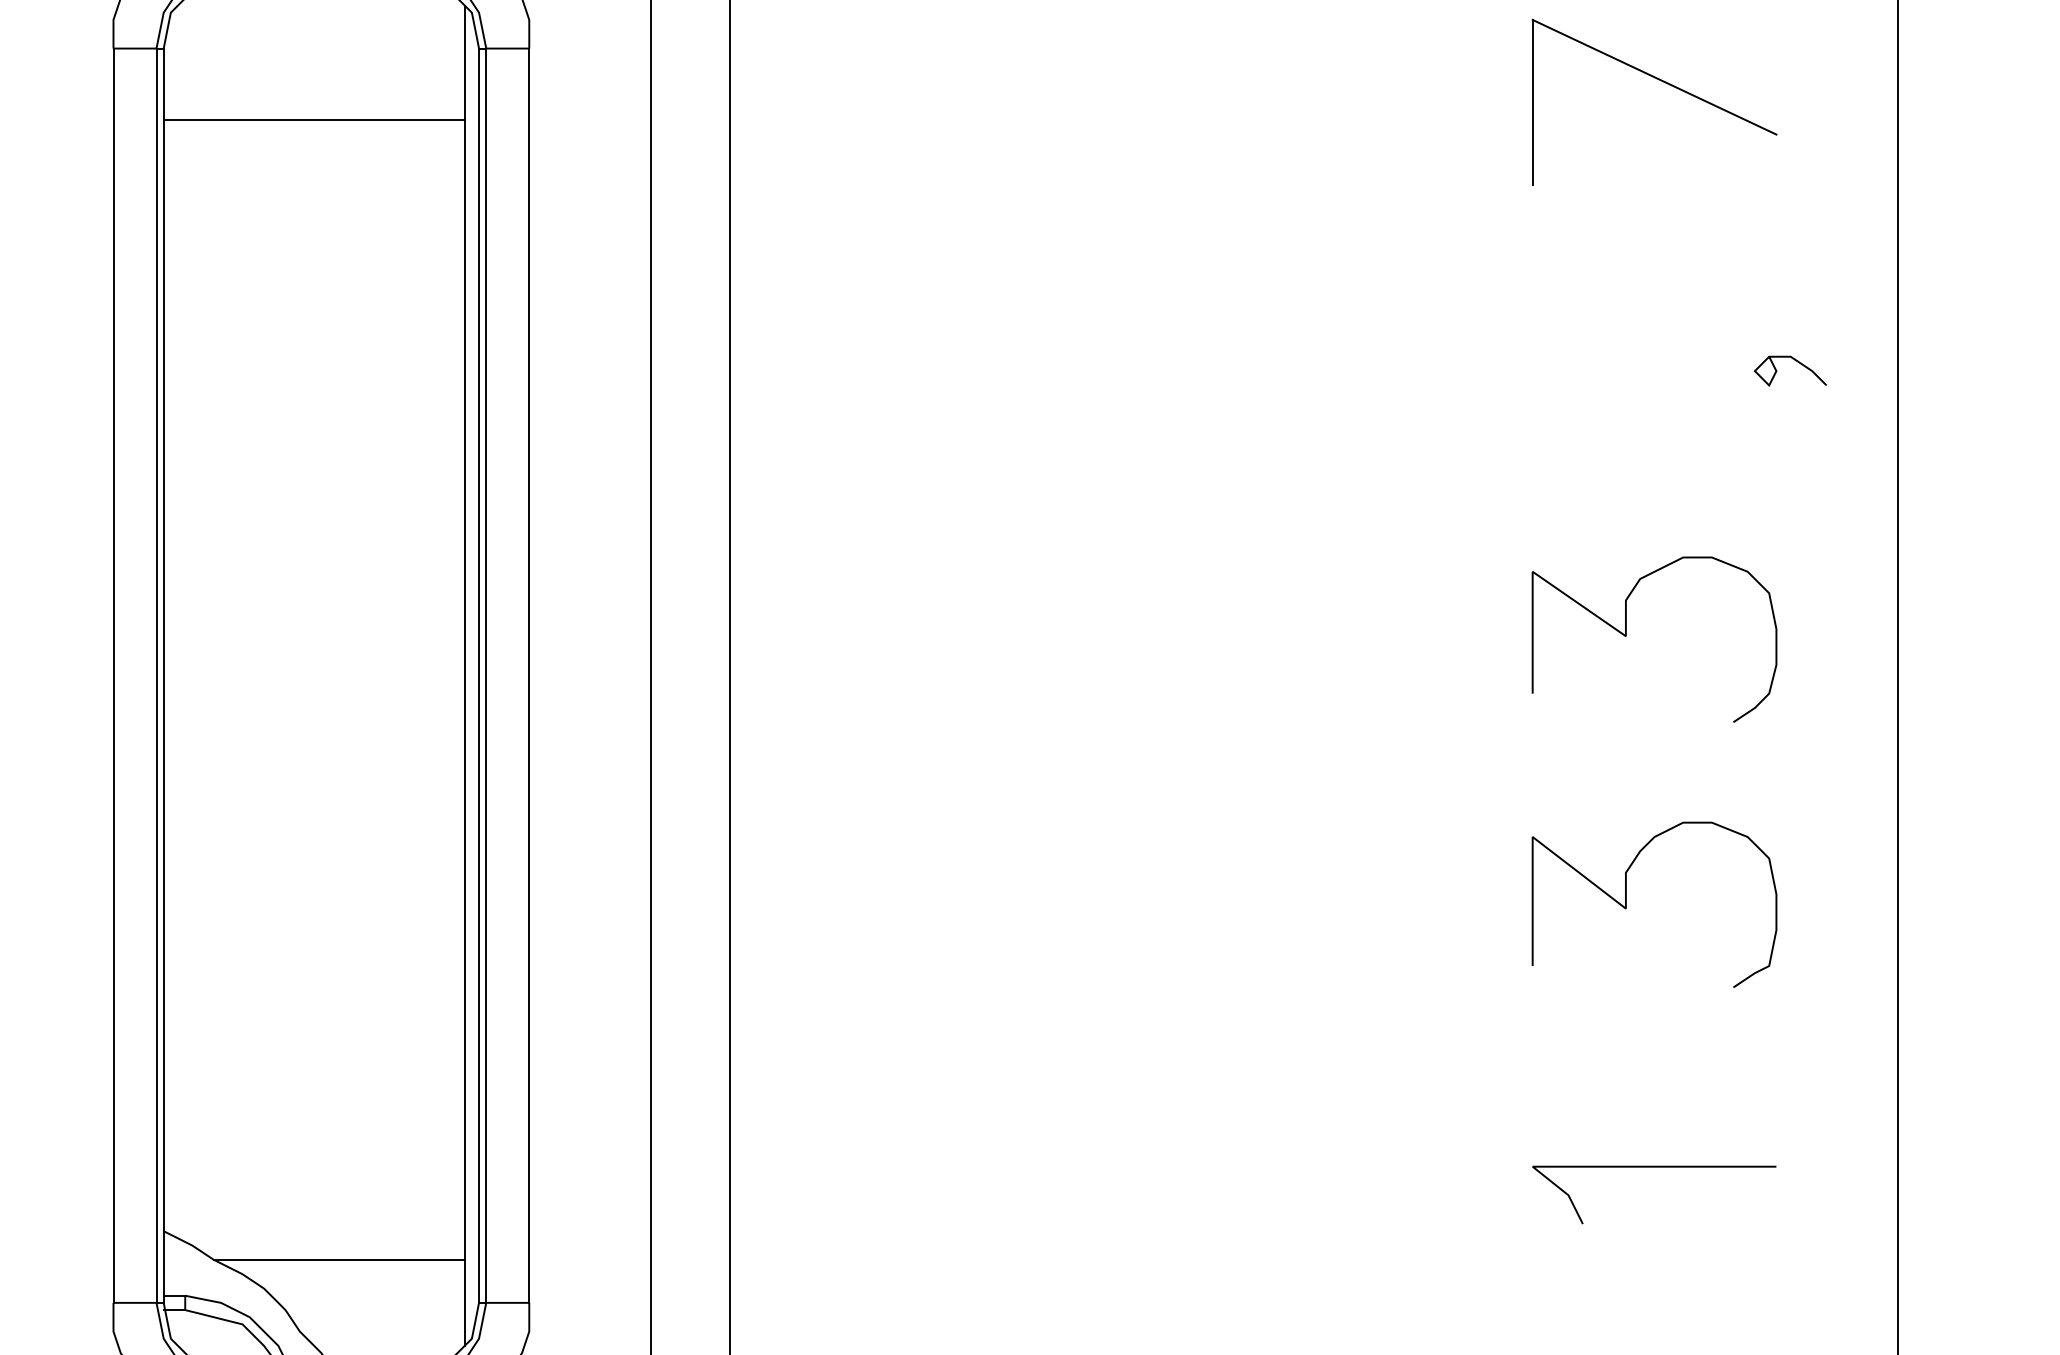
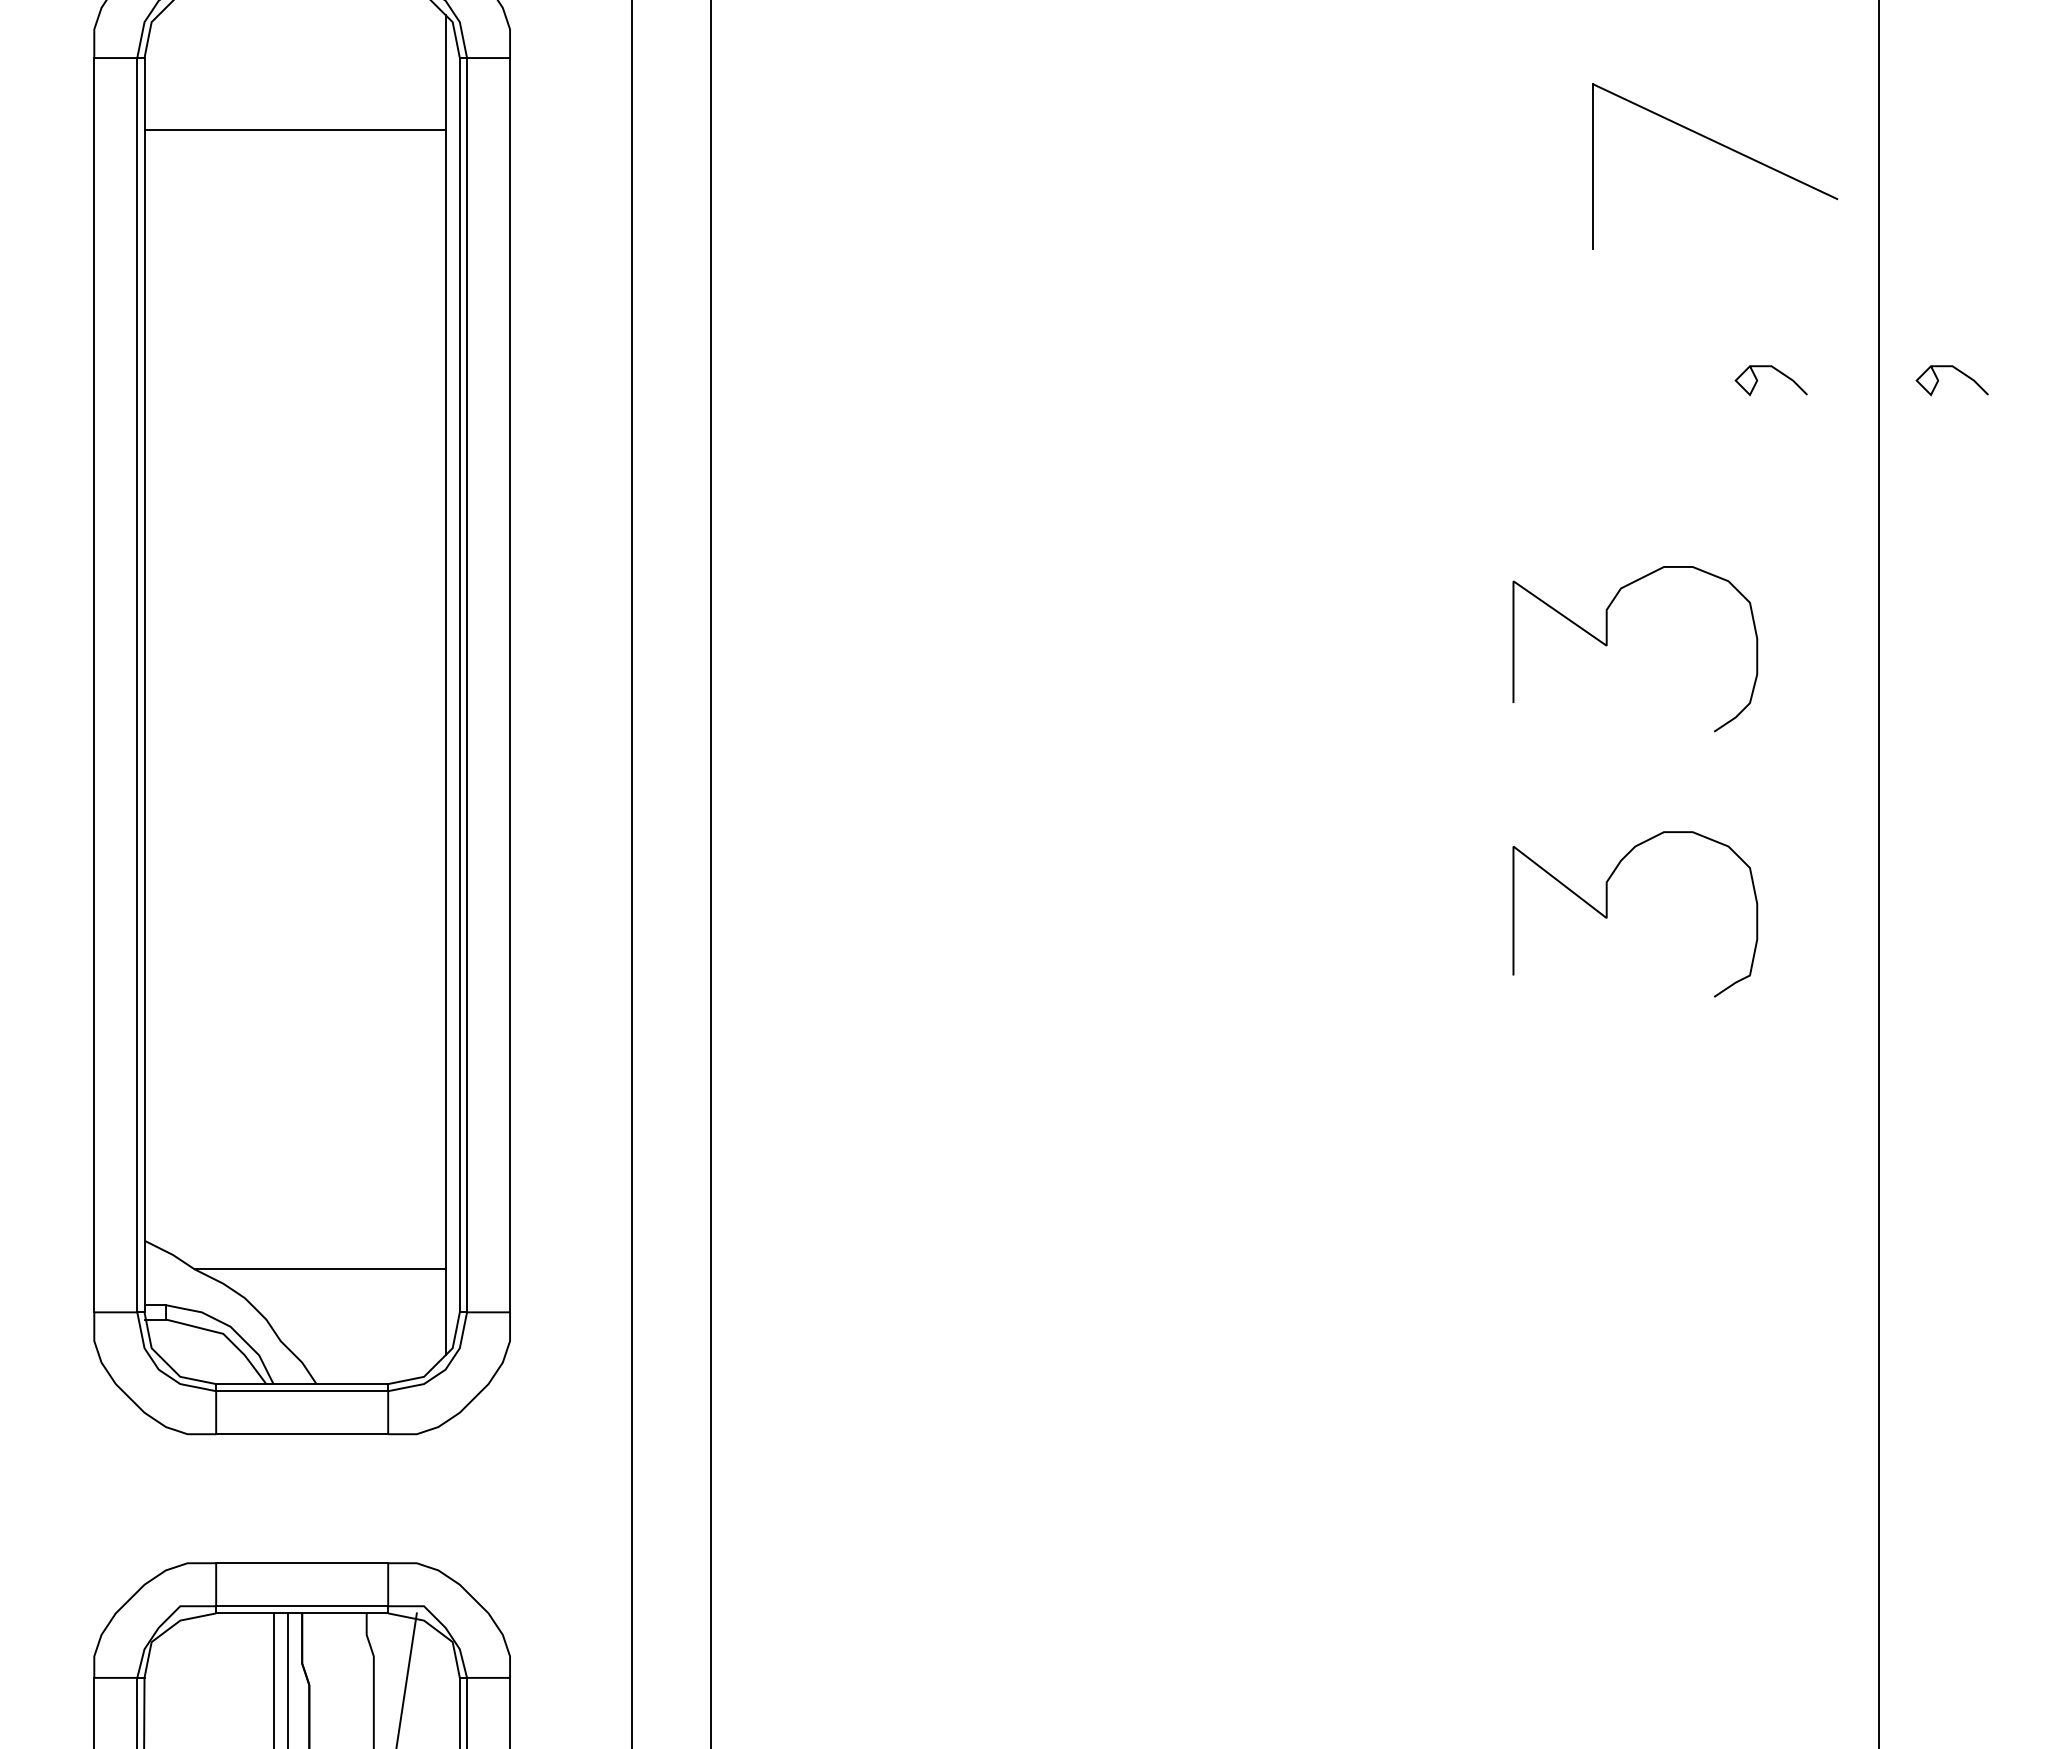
part: (1661, 82) -> (1722, 146), moved
curve: (1977, 362) -> (1958, 371), added
curve: (1654, 1168) -> (1635, 1177), removed

